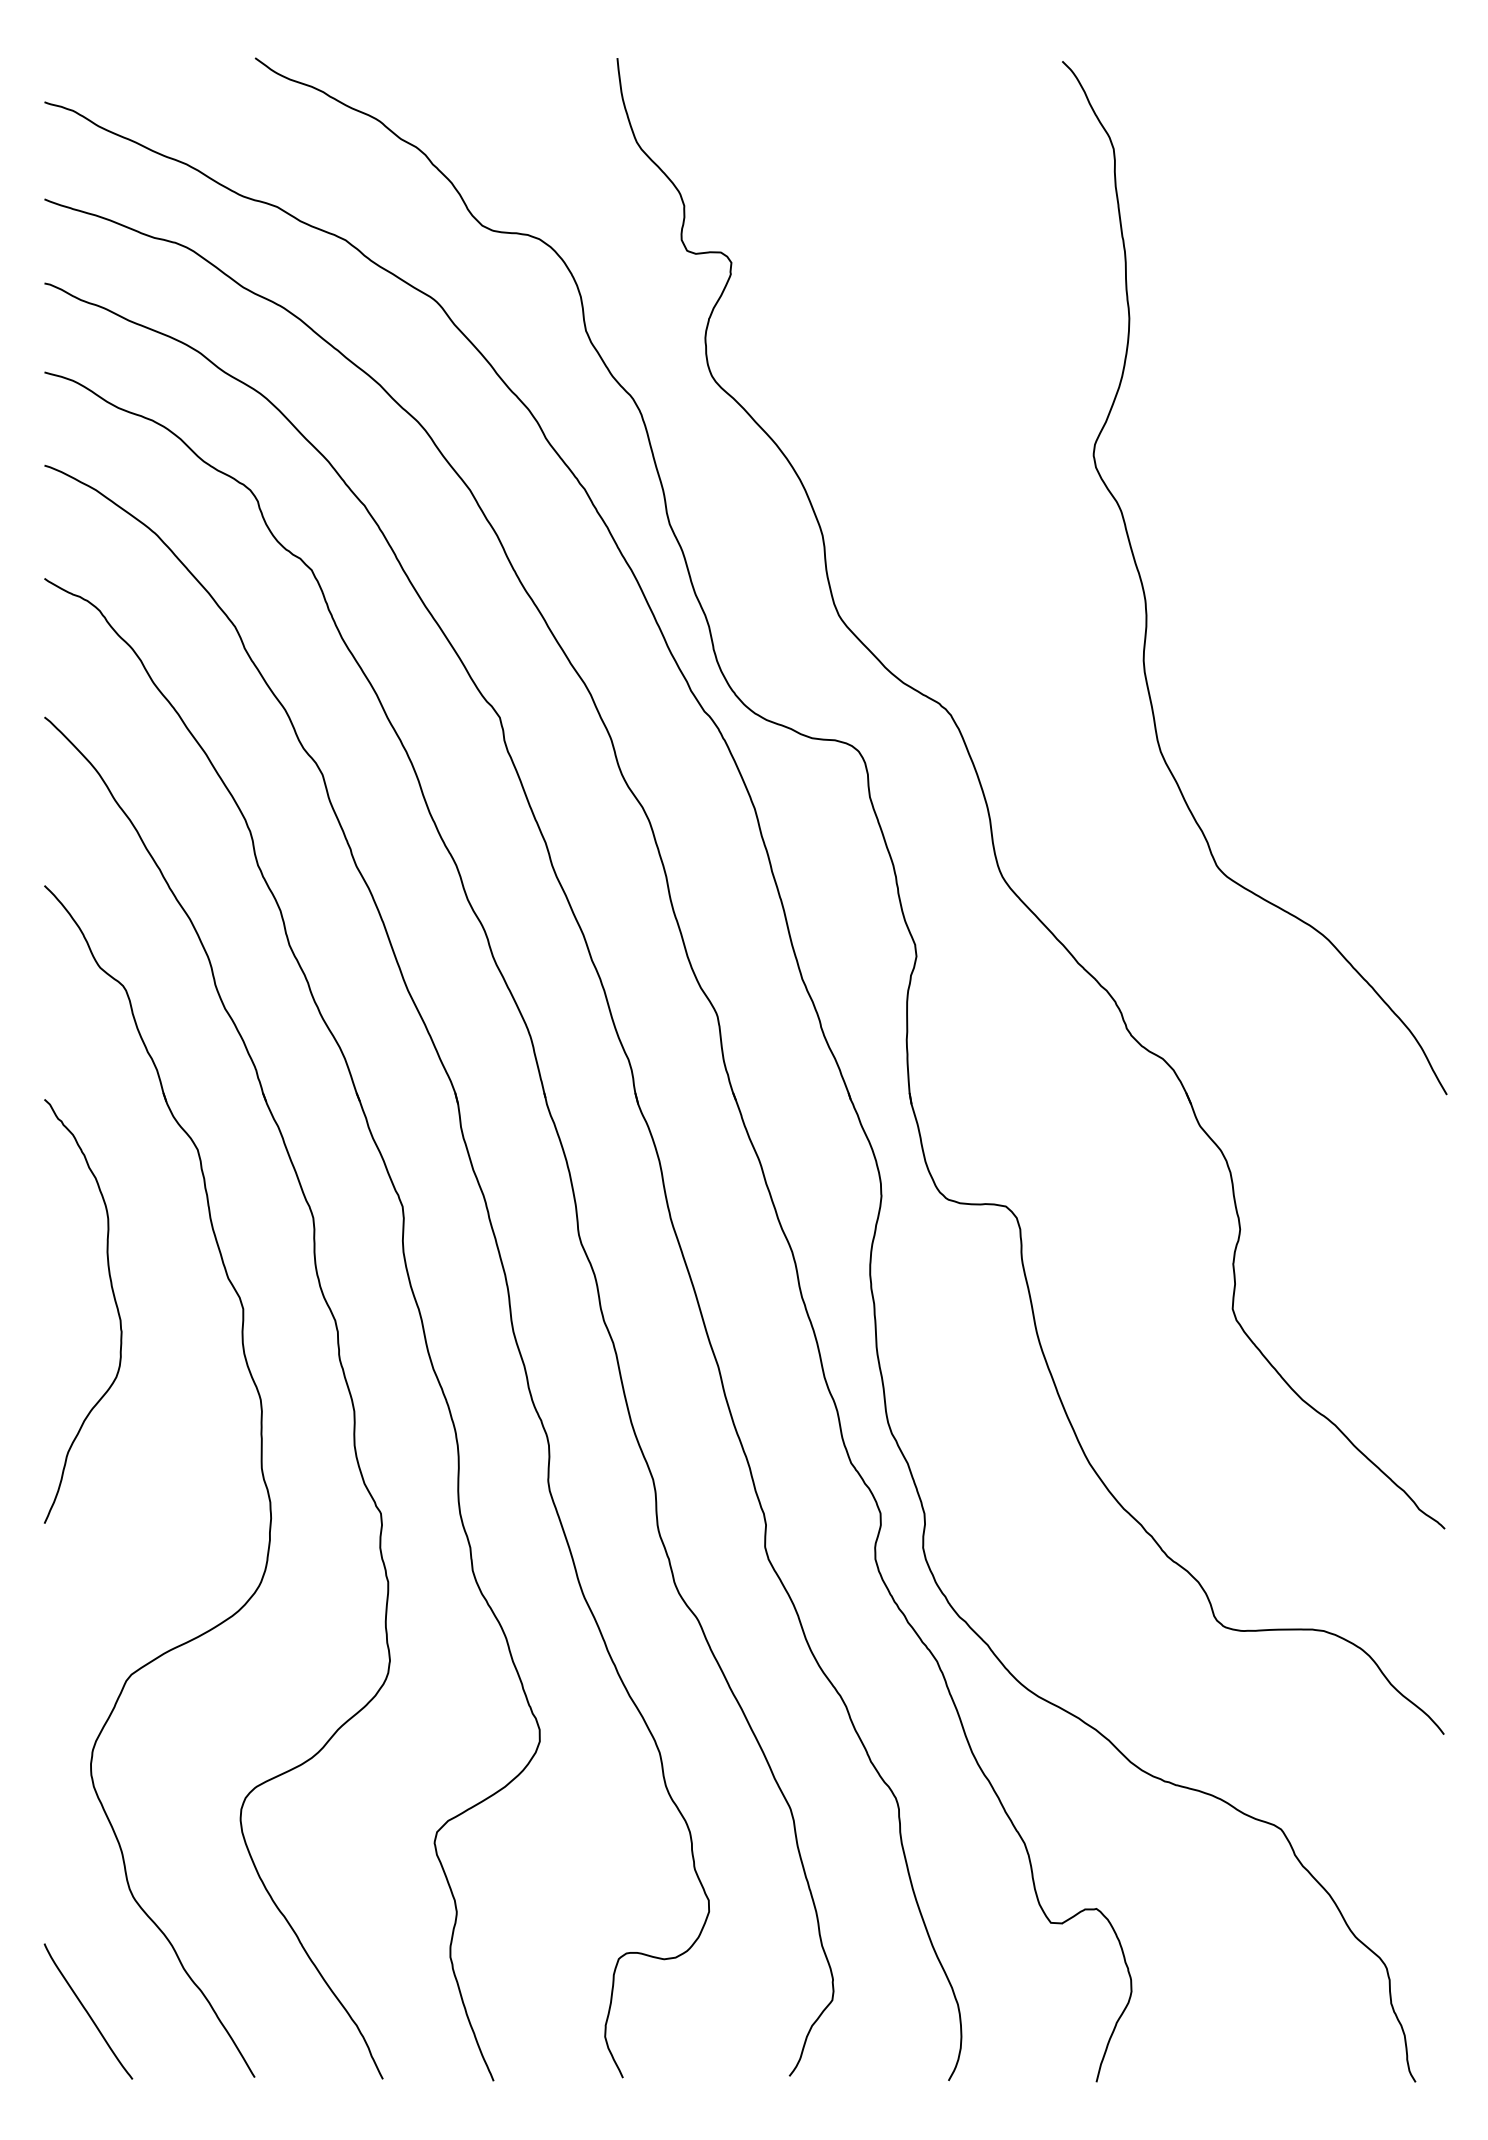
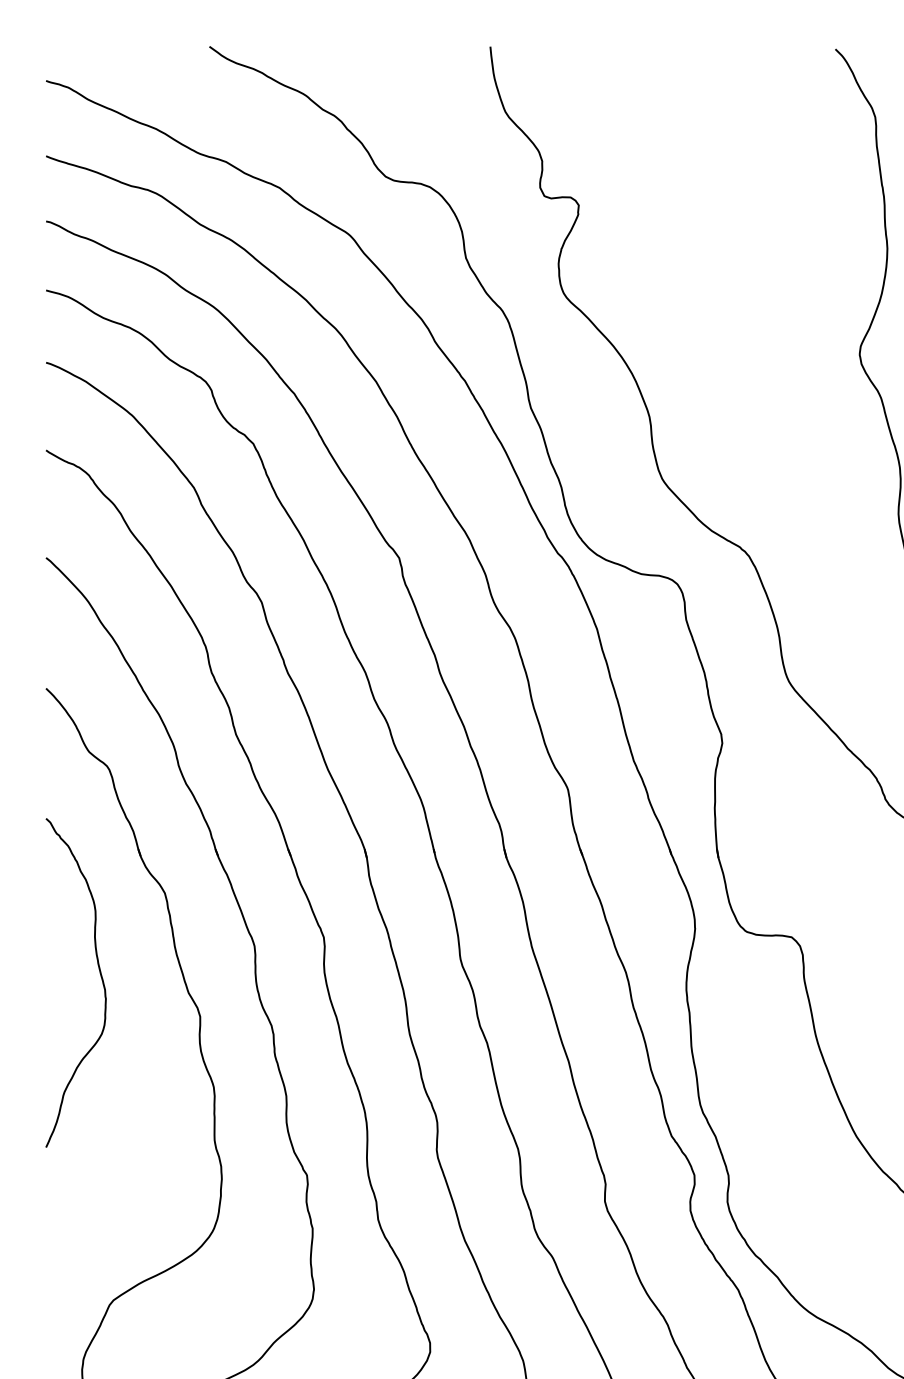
curve: (114, 1302) -> (100, 976), moved

